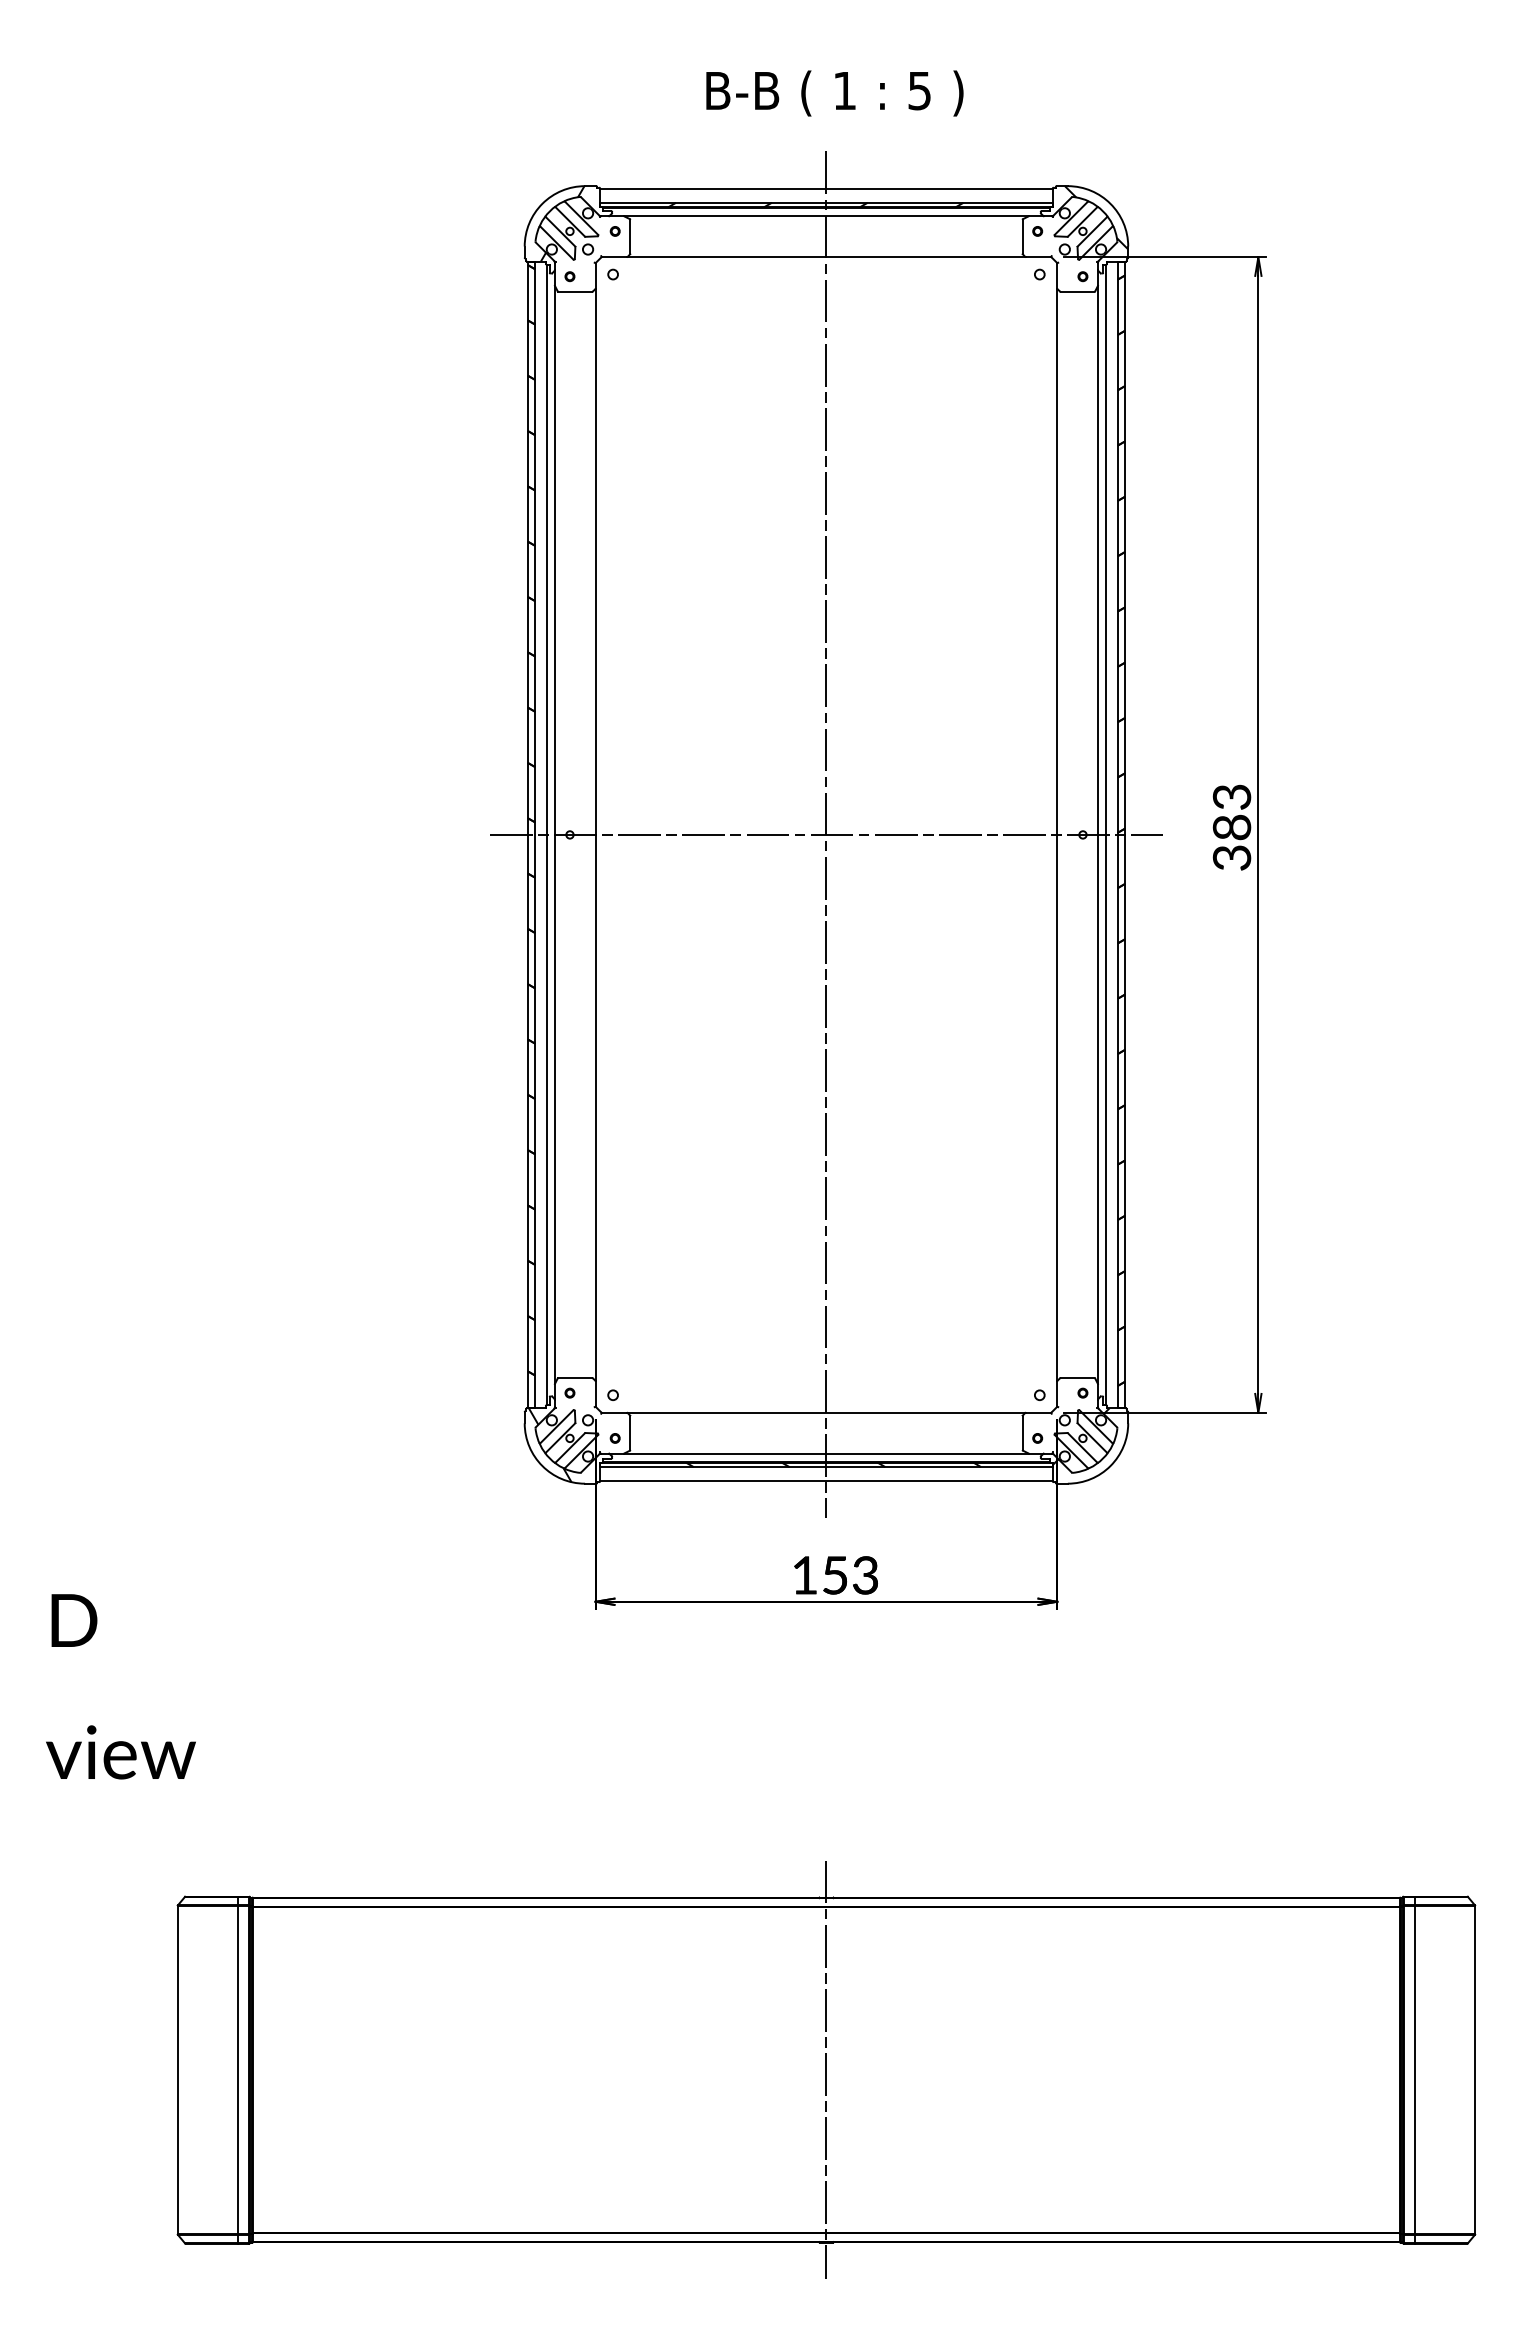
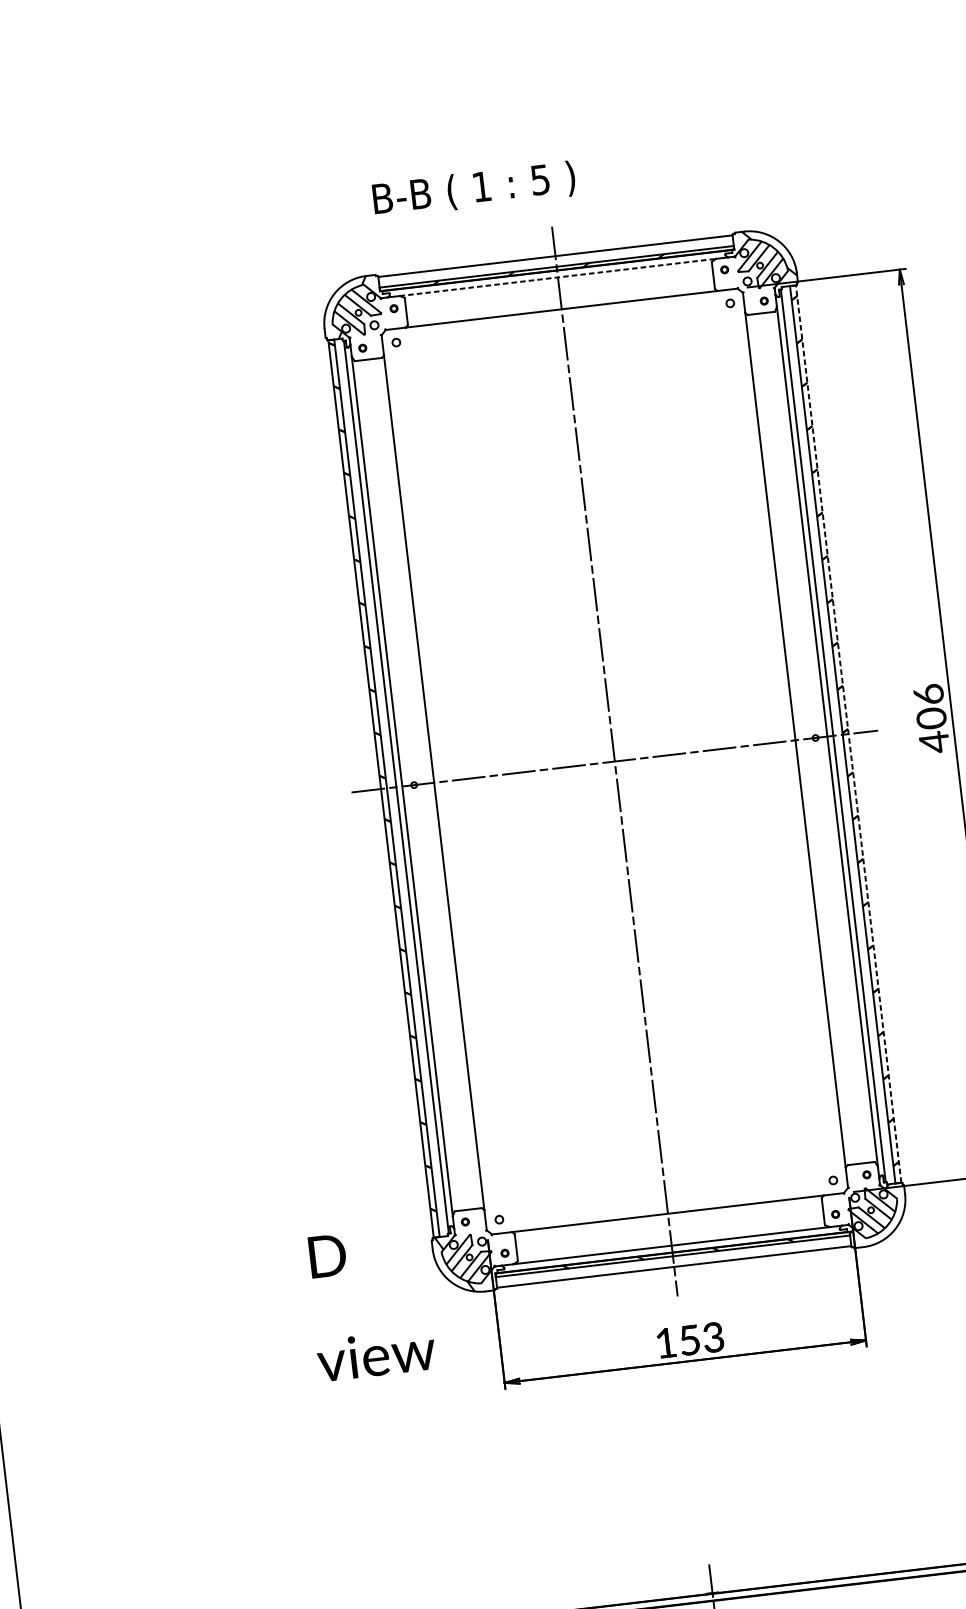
text: (834, 93) -> (473, 189), moved
line: (826, 216) -> (558, 277), solid -> dashed
text: (1231, 828) -> (931, 719), 383 -> 406
line: (1125, 834) -> (848, 733), solid -> dashed
text: (120, 1686) -> (369, 1303), moved

